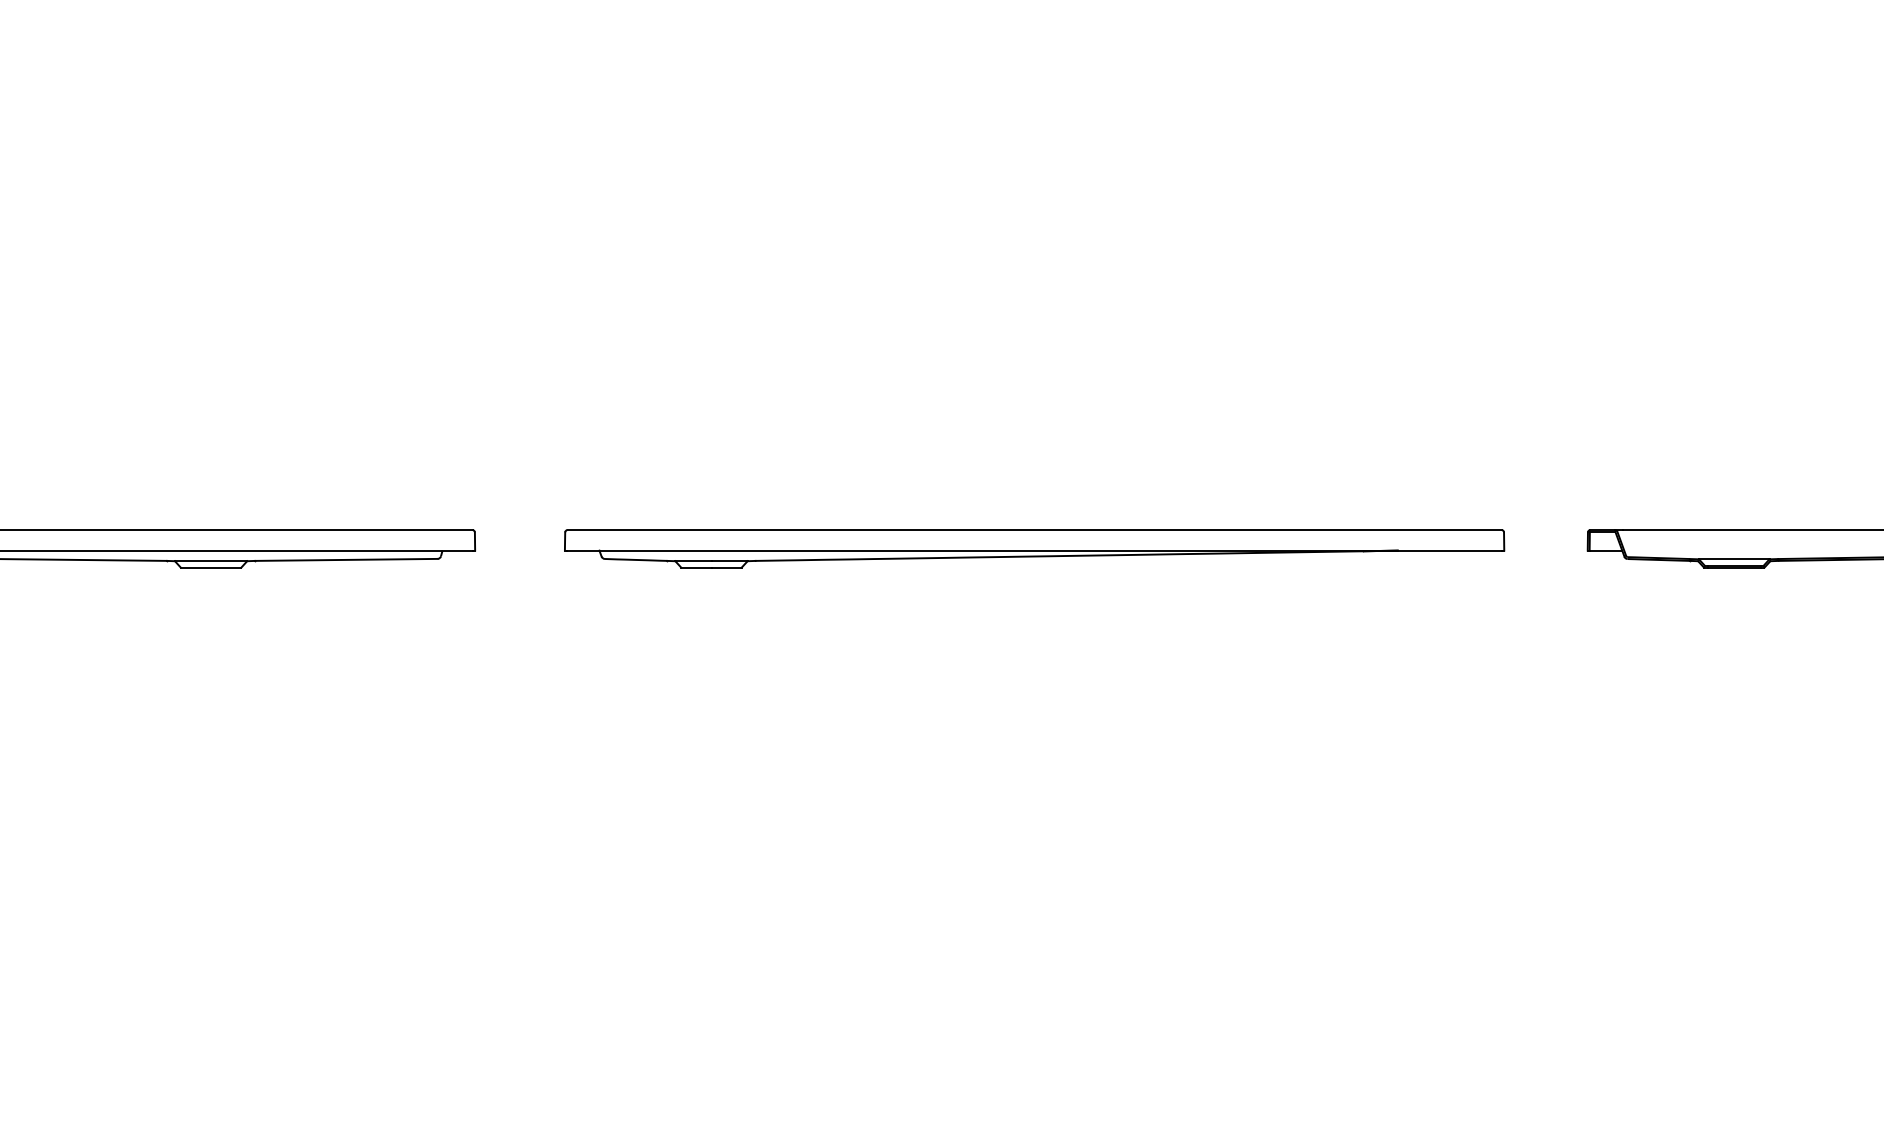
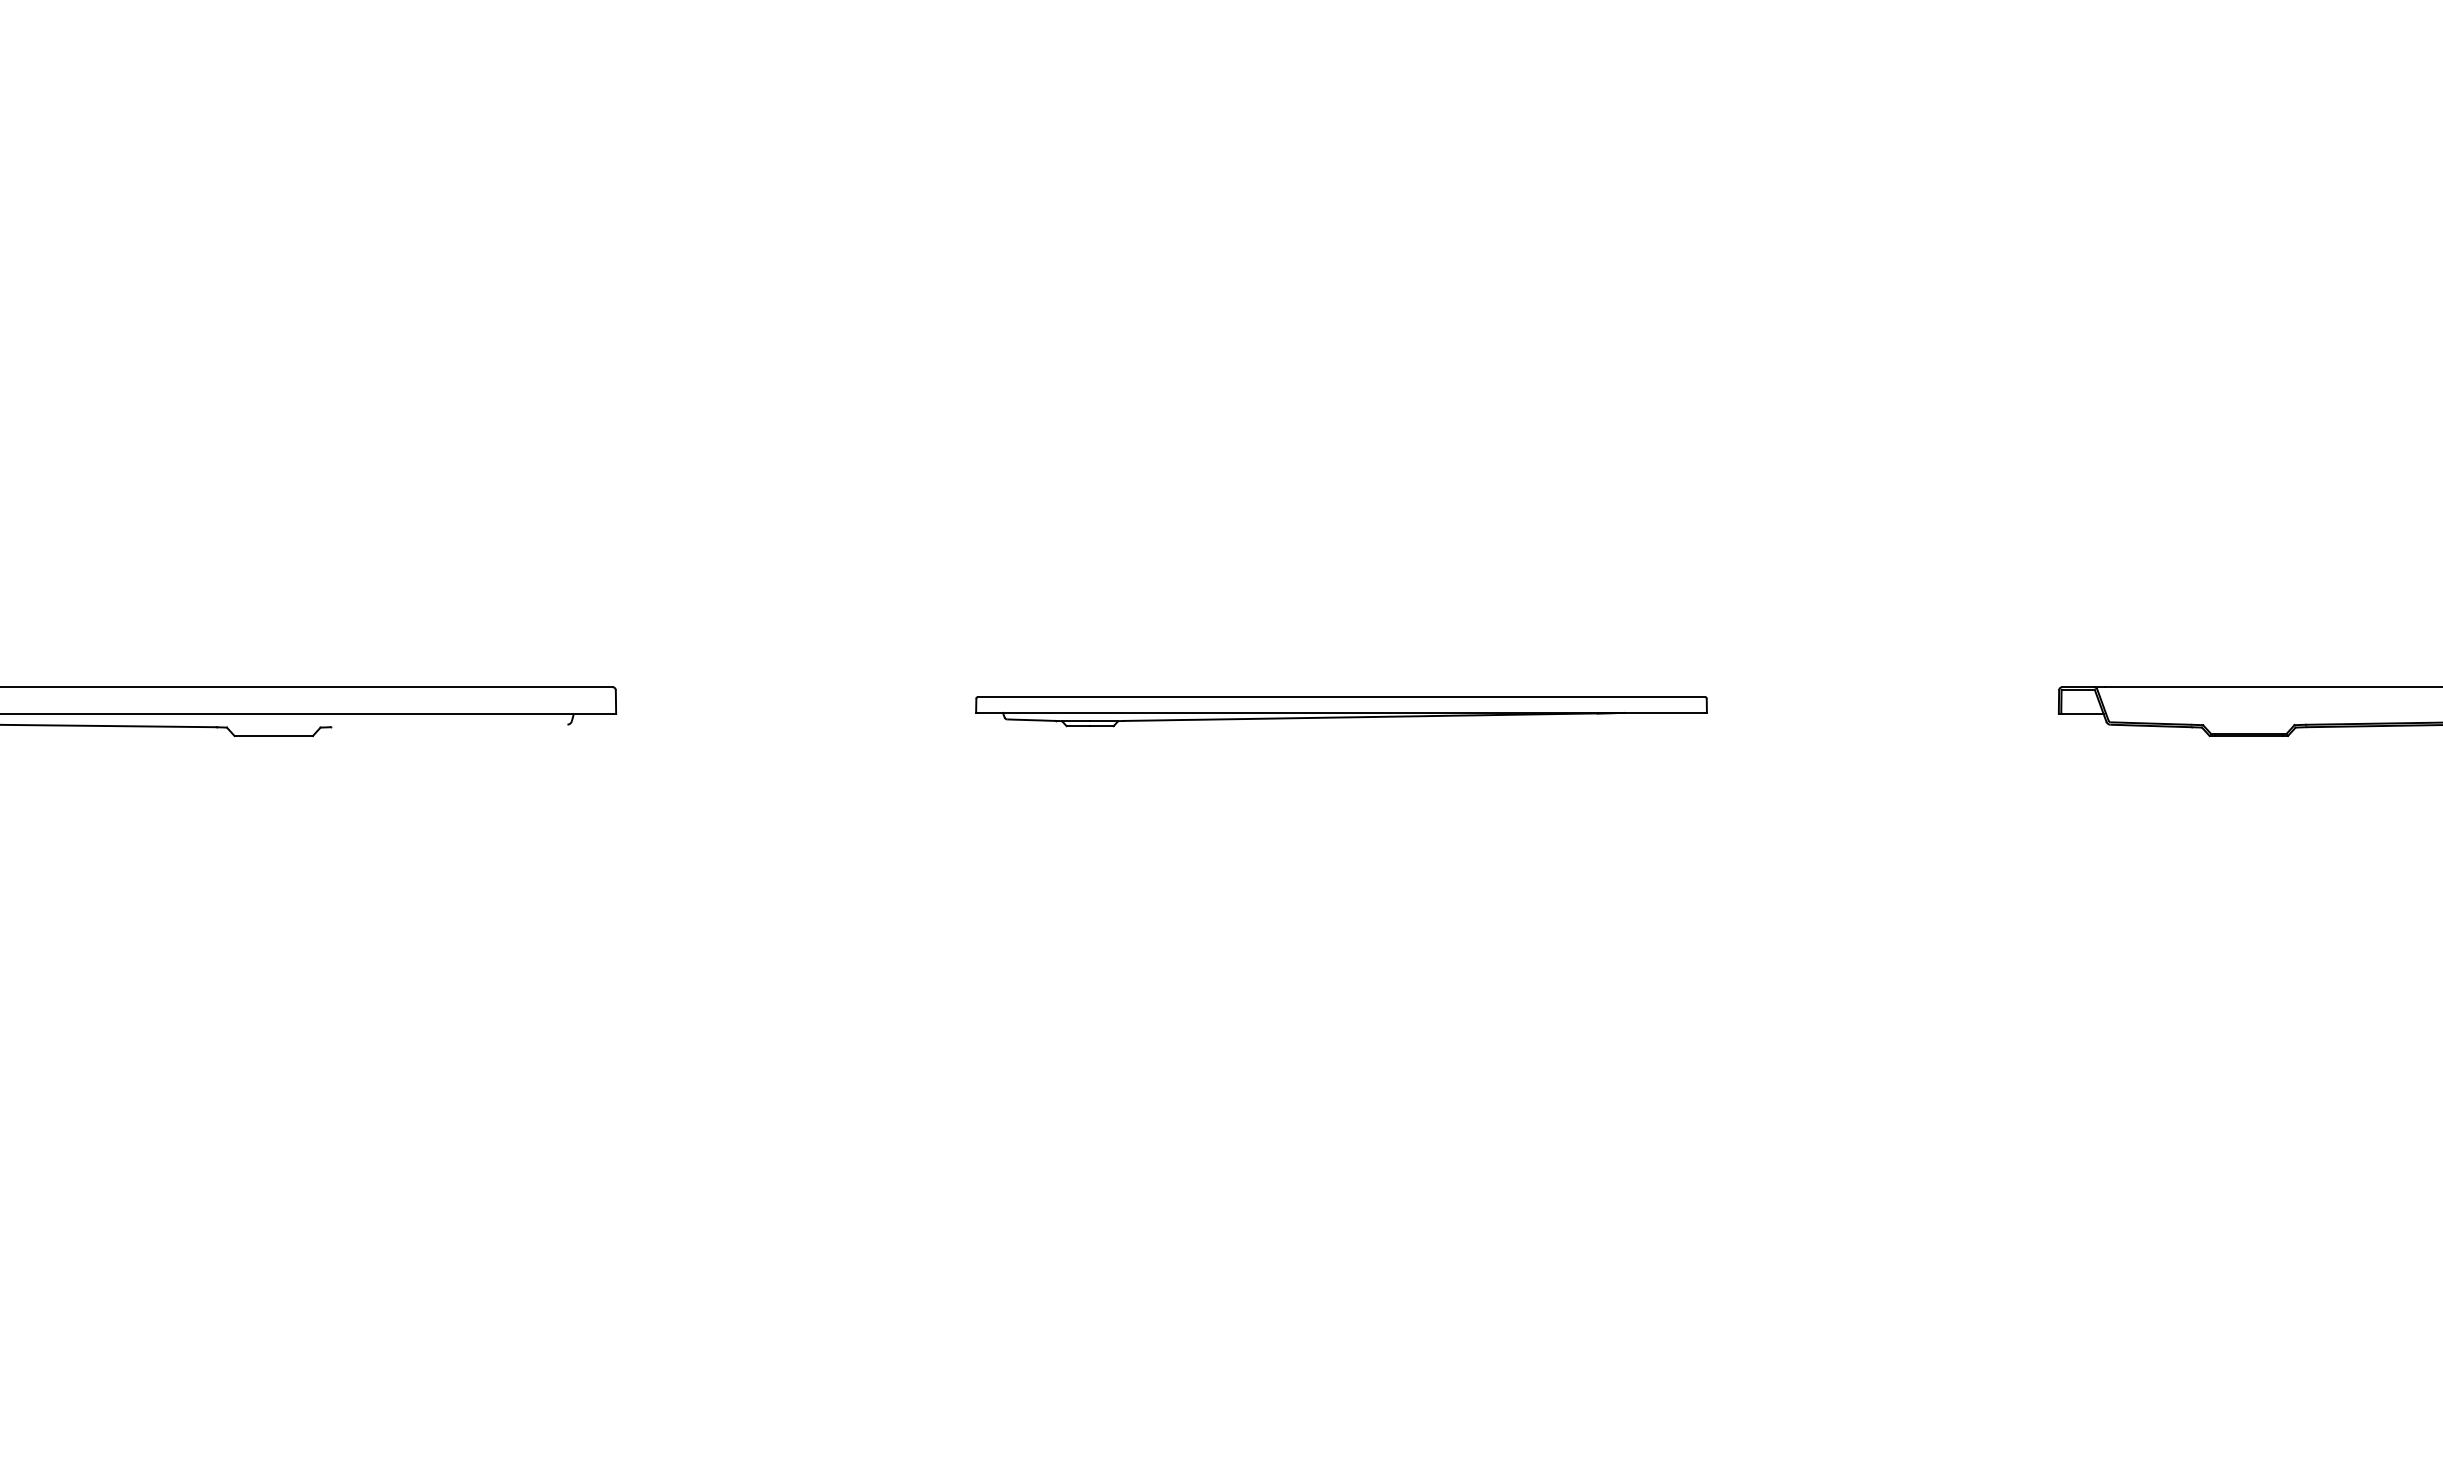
part: (1034, 548) -> (1341, 711), size x0.6
line: (345, 559) -> (448, 725), removed
line: (1734, 559) -> (2248, 725), removed
line: (210, 561) -> (273, 727), removed

